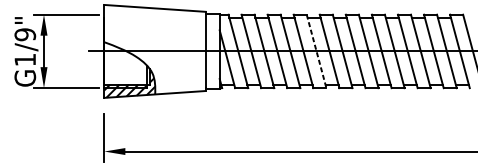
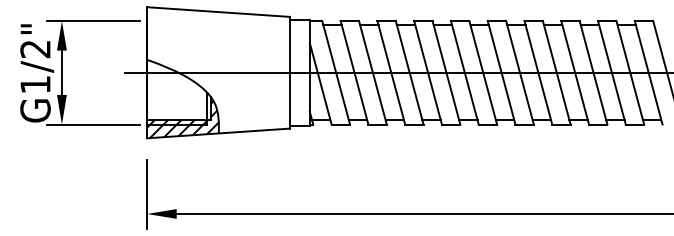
text: (25, 34) -> (35, 49), G1/9" -> G1/2"
line: (316, 51) -> (446, 72), dashed -> solid

